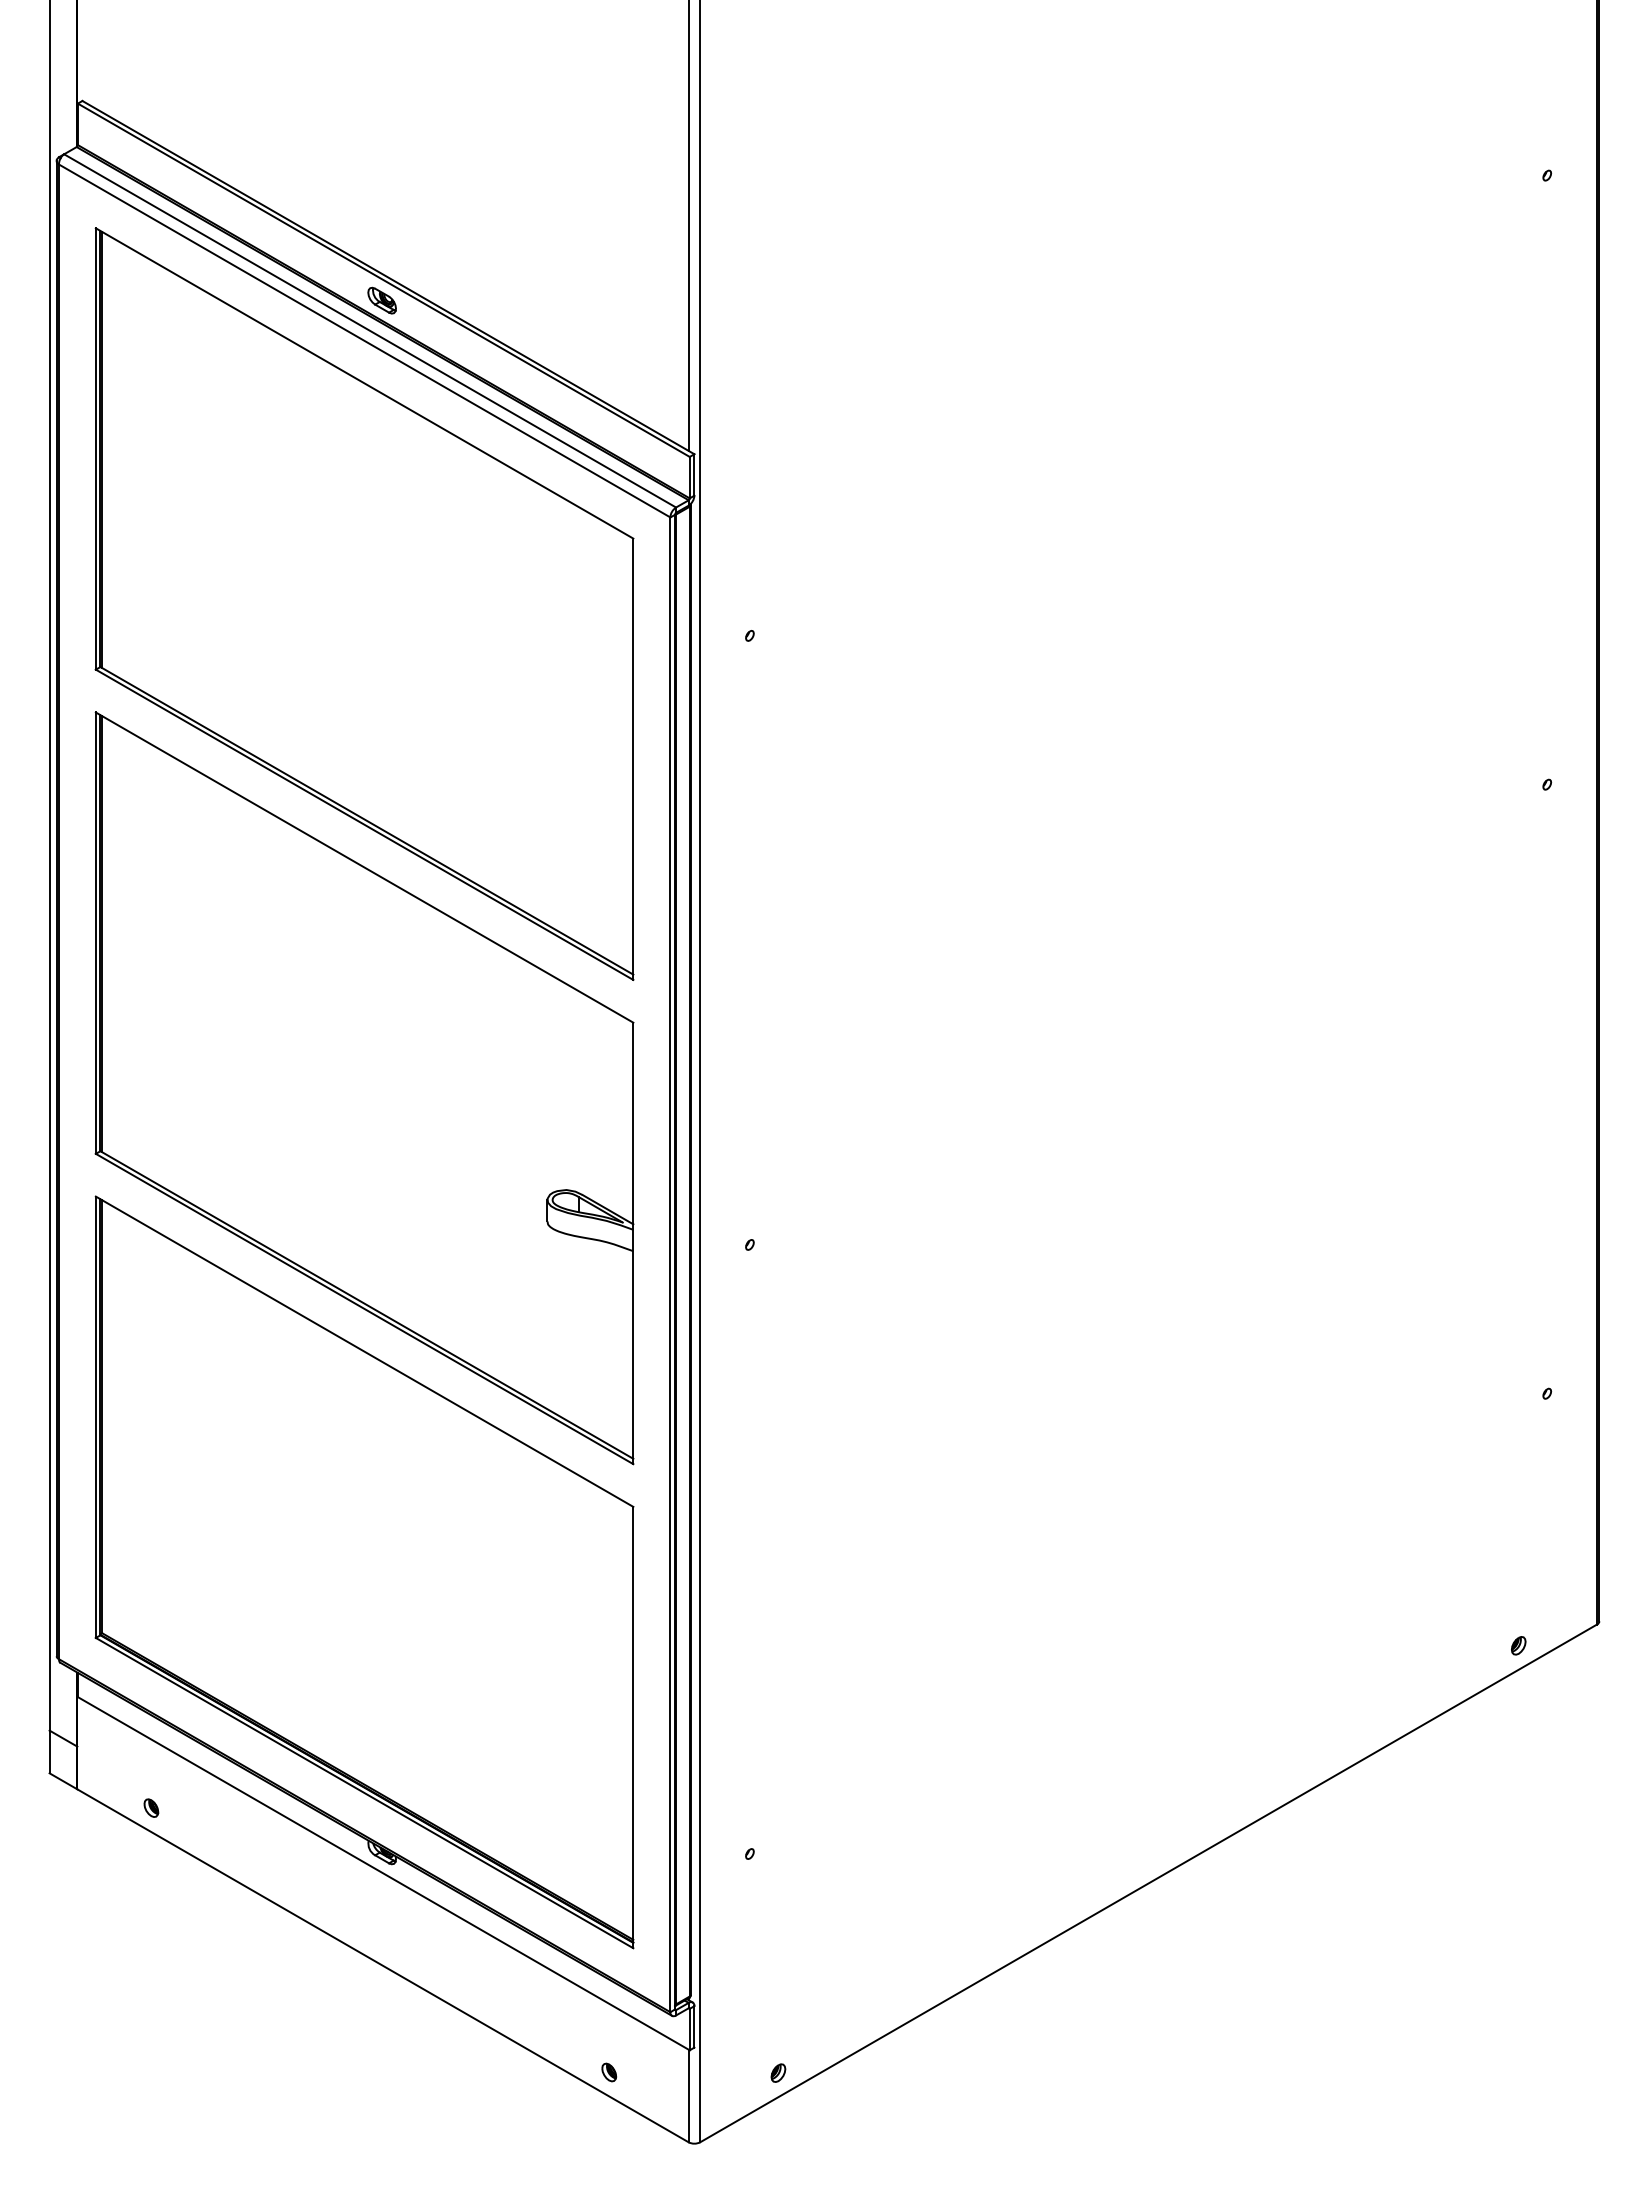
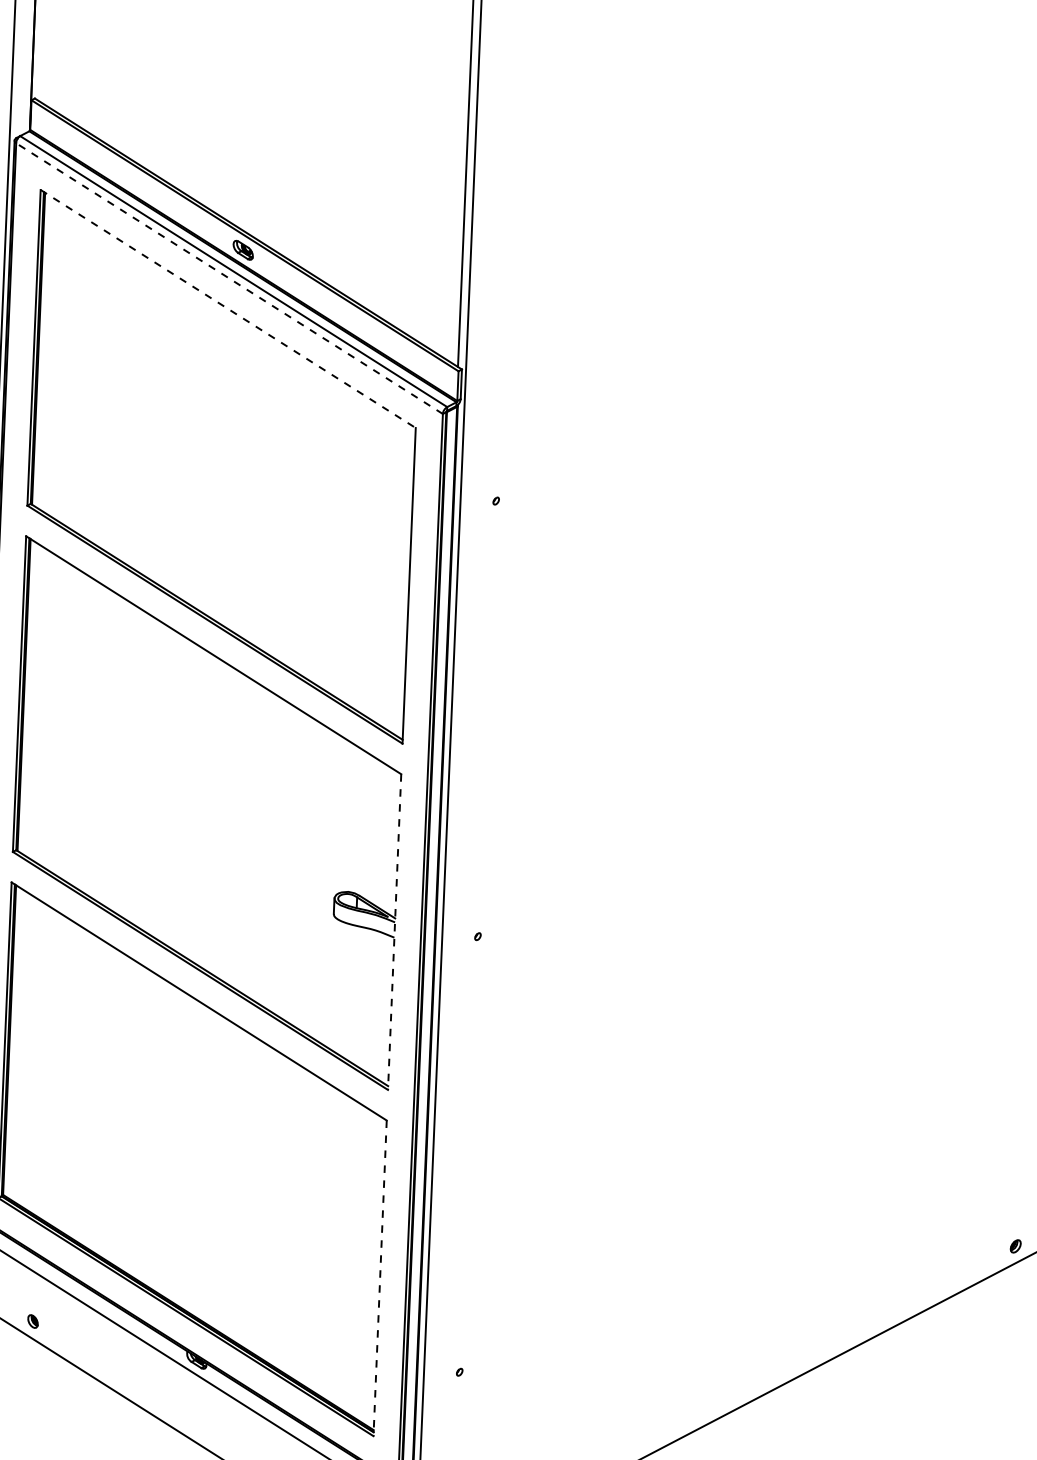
line: (364, 341) -> (229, 278), solid -> dashed
line: (365, 383) -> (228, 309), solid -> dashed
line: (633, 1243) -> (394, 932), solid -> dashed
line: (633, 1727) -> (380, 1278), solid -> dashed

